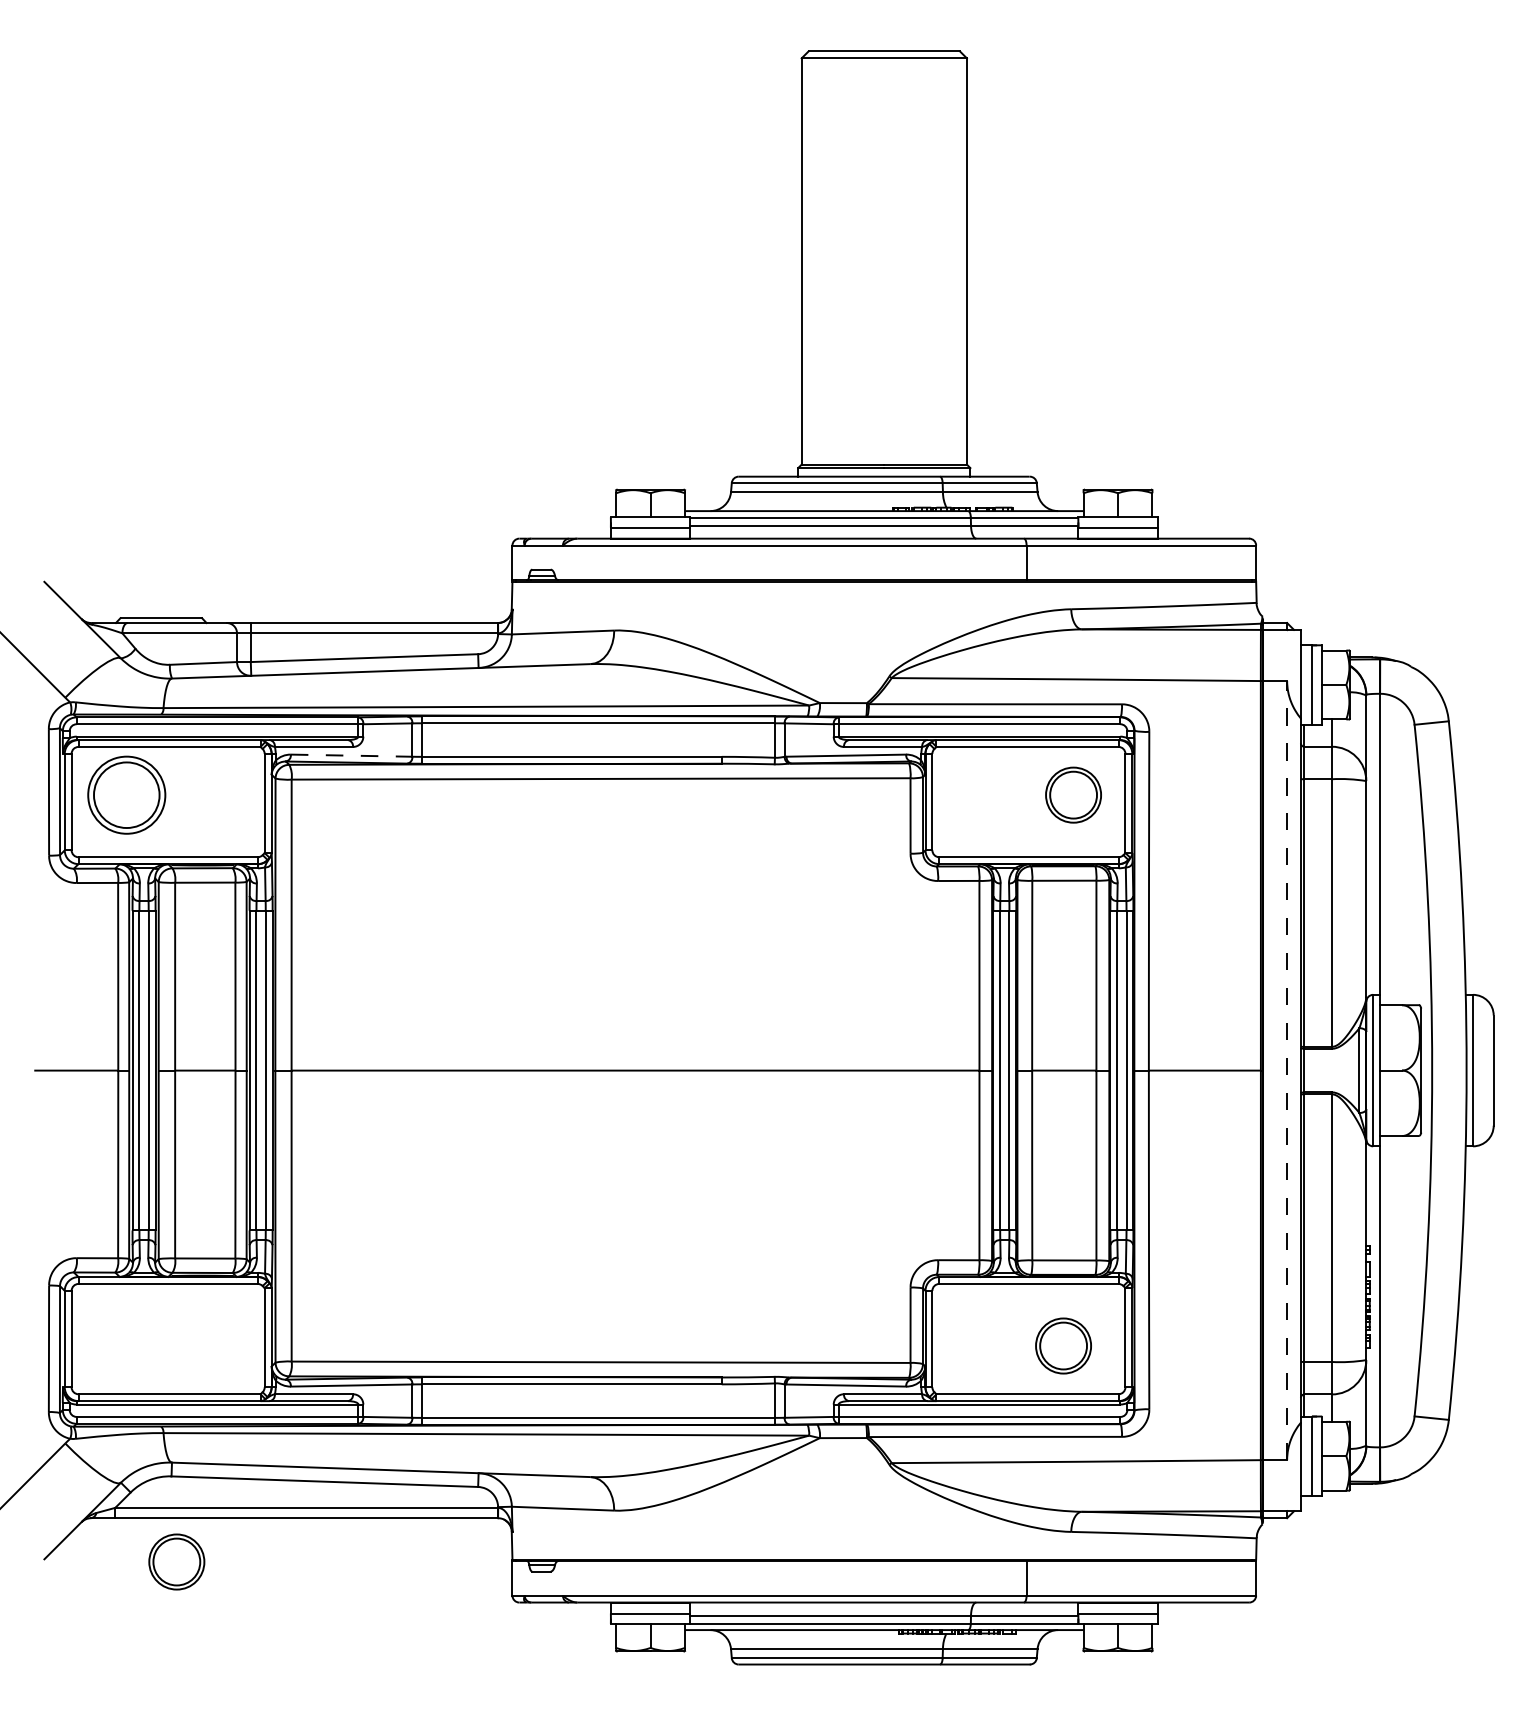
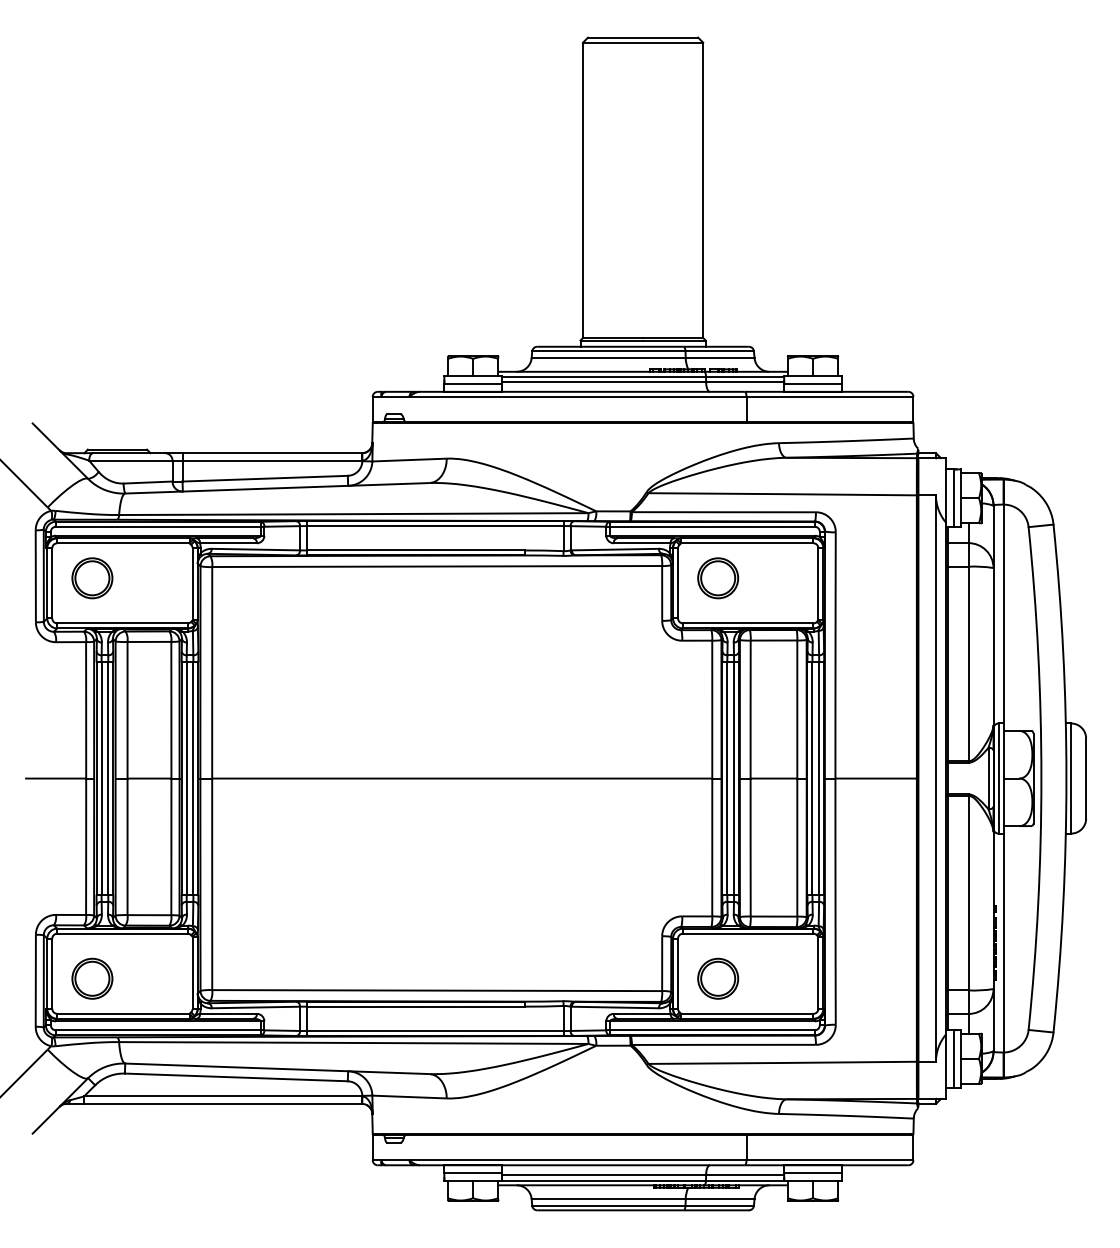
line: (351, 755) -> (255, 549), dashed -> solid
part: (126, 794) -> (92, 577), size x0.71
part: (1073, 794) -> (718, 577), moved
line: (1287, 1070) -> (936, 778), dashed -> solid
part: (1063, 1345) -> (718, 978), moved
part: (176, 1561) -> (92, 978), moved

